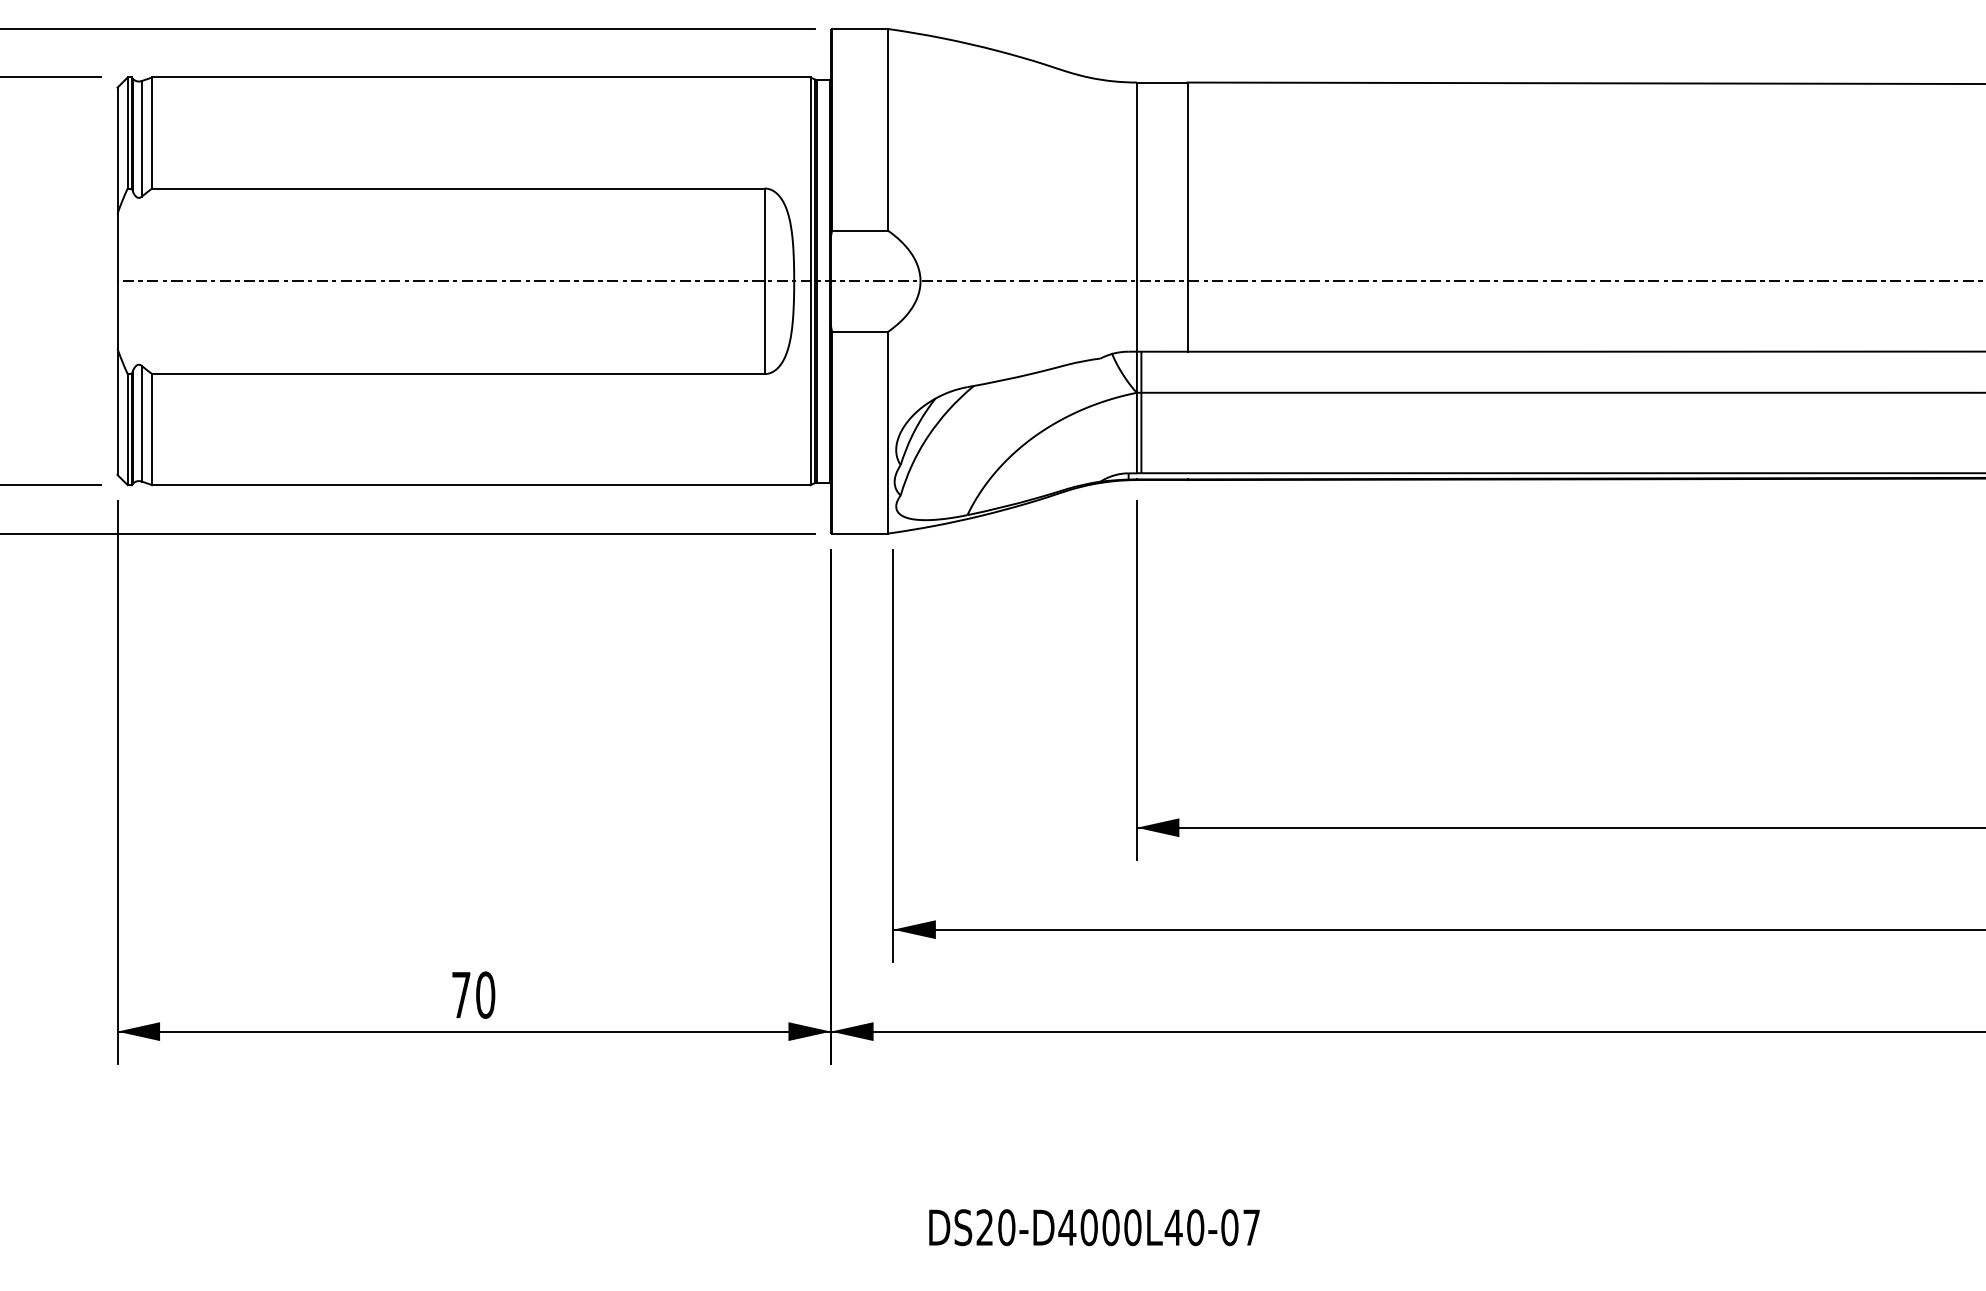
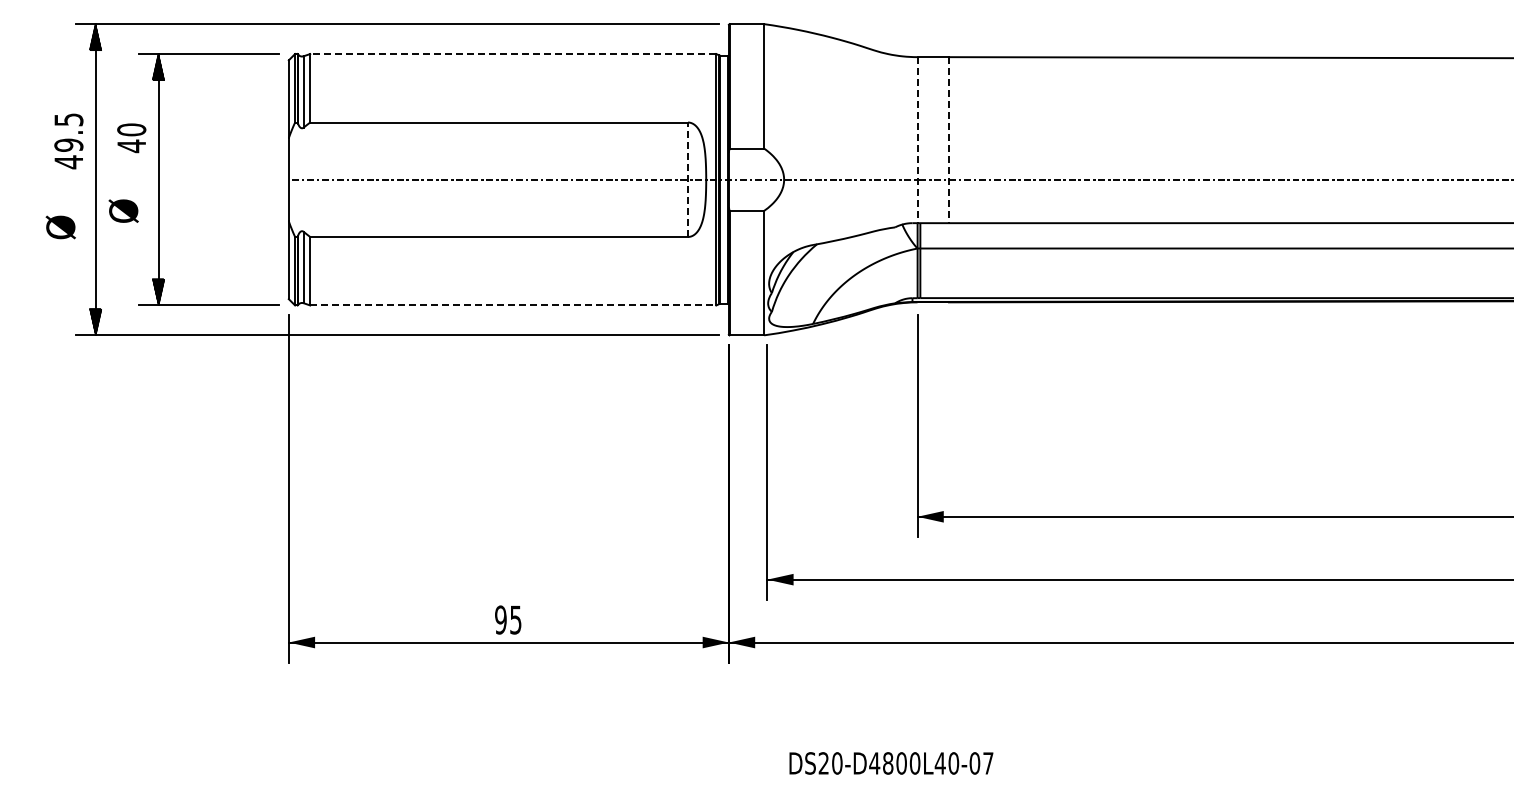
line: (480, 78) -> (512, 54), solid -> dashed
line: (1136, 217) -> (917, 140), solid -> dashed
line: (1187, 217) -> (948, 140), solid -> dashed
line: (765, 280) -> (688, 179), solid -> dashed
line: (481, 485) -> (513, 305), solid -> dashed
text: (473, 994) -> (508, 619), 70 -> 95
text: (1089, 1227) -> (888, 763), DS20-D4000L40-07 -> DS20-D4800L40-07

